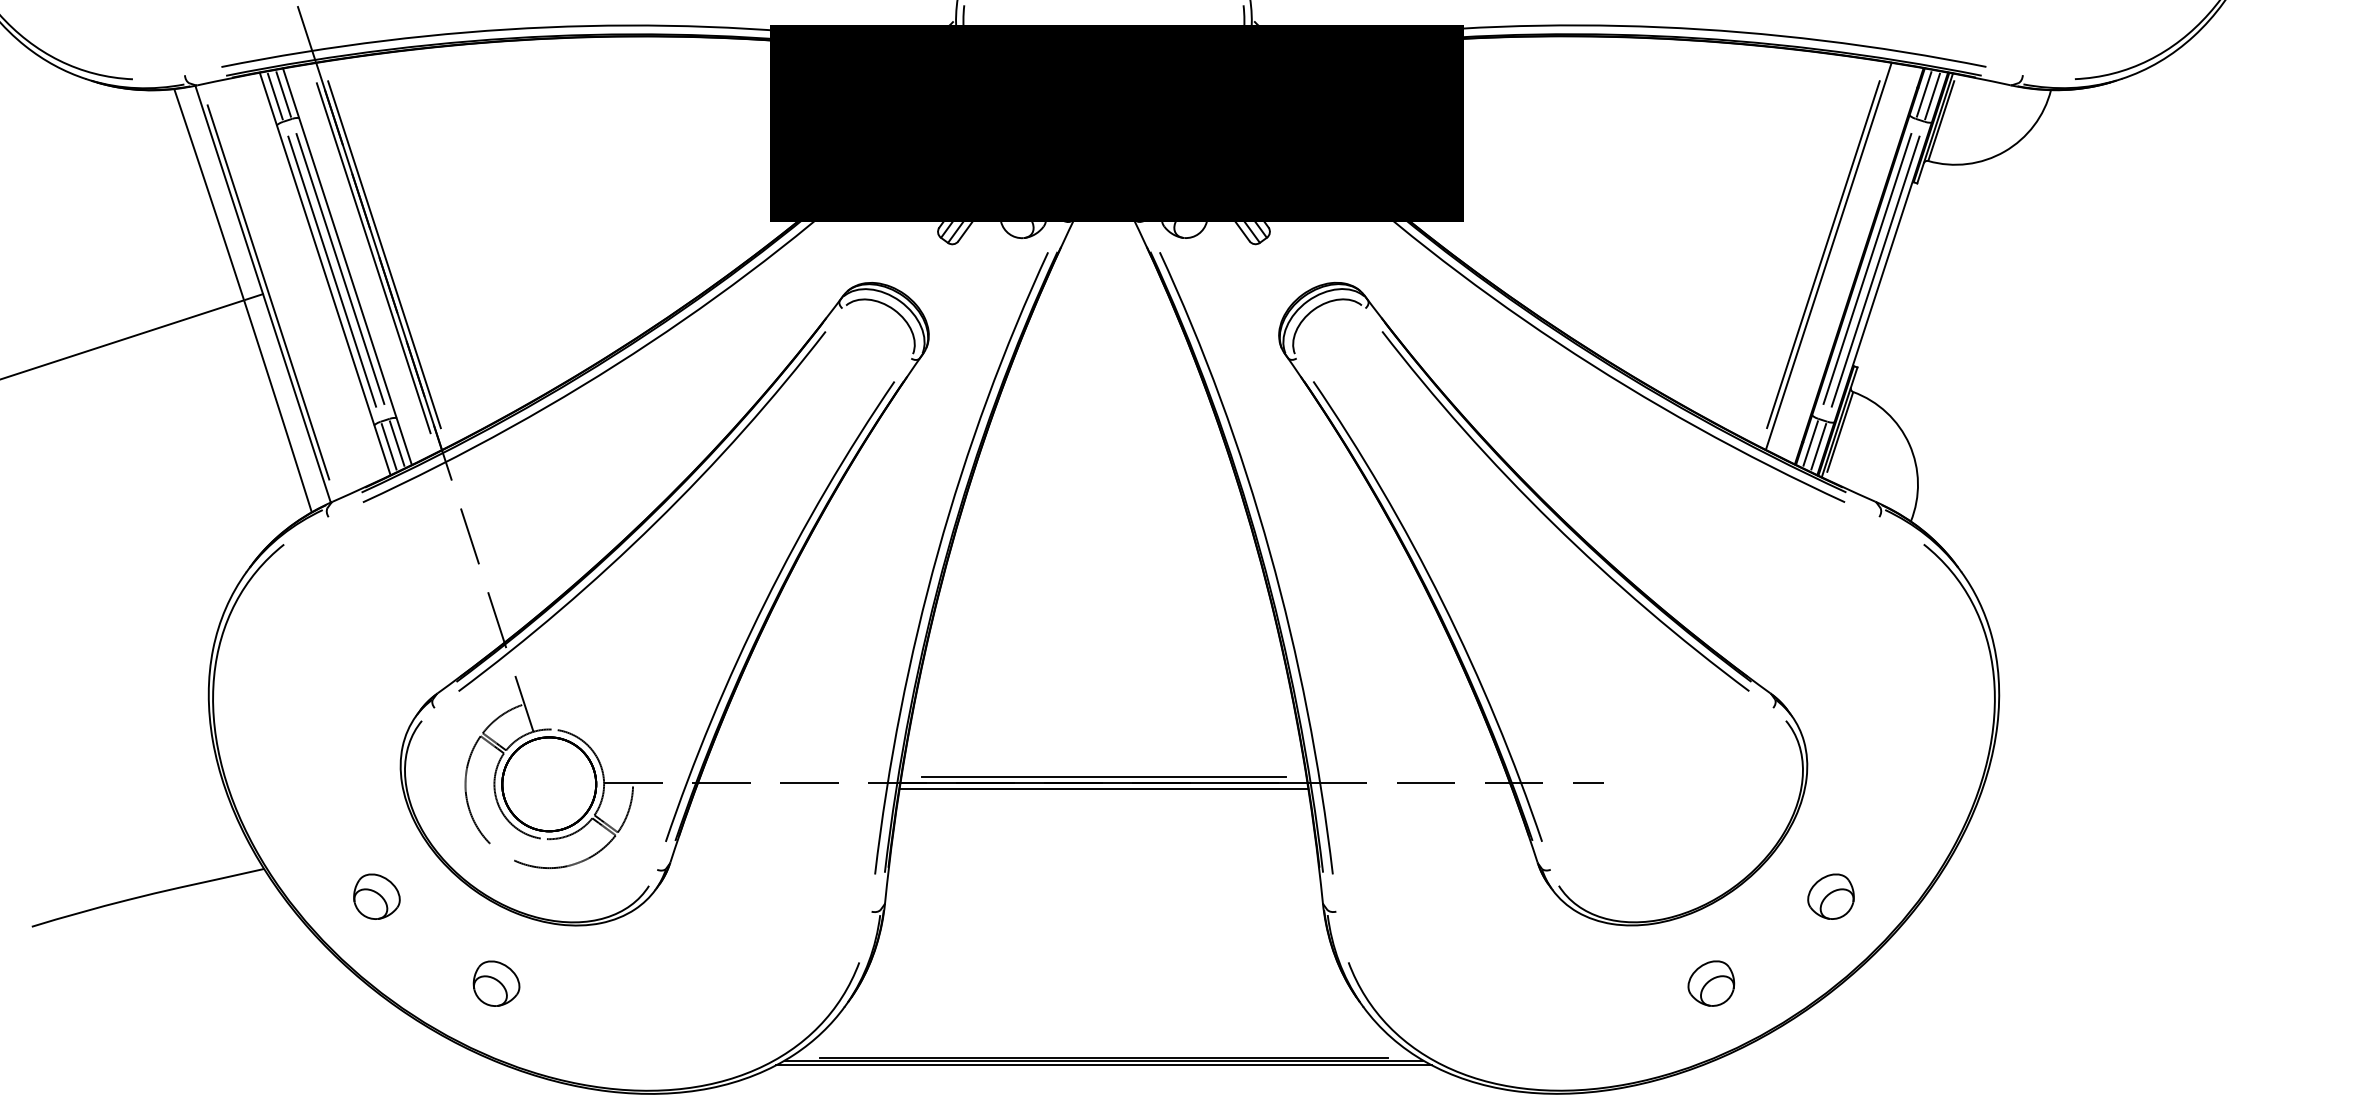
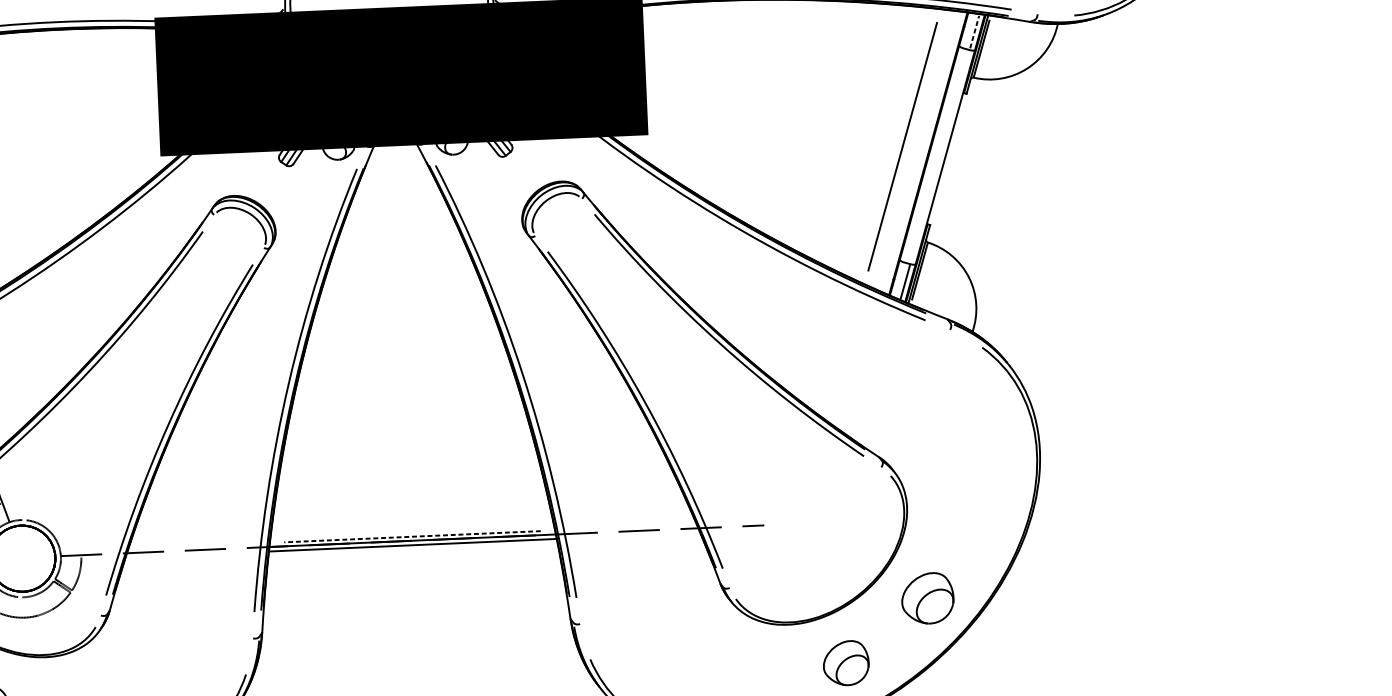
line: (1923, 94) -> (968, 31), removed
line: (1932, 96) -> (974, 32), solid -> dashed
line: (1828, 255) -> (906, 147), removed
line: (1867, 268) -> (934, 155), removed
line: (1875, 271) -> (939, 157), removed
line: (1810, 443) -> (899, 280), removed
line: (1103, 777) -> (412, 536), solid -> dashed
part: (1830, 896) -> (927, 598), size x1.6
part: (1711, 983) -> (846, 663), size x1.4

